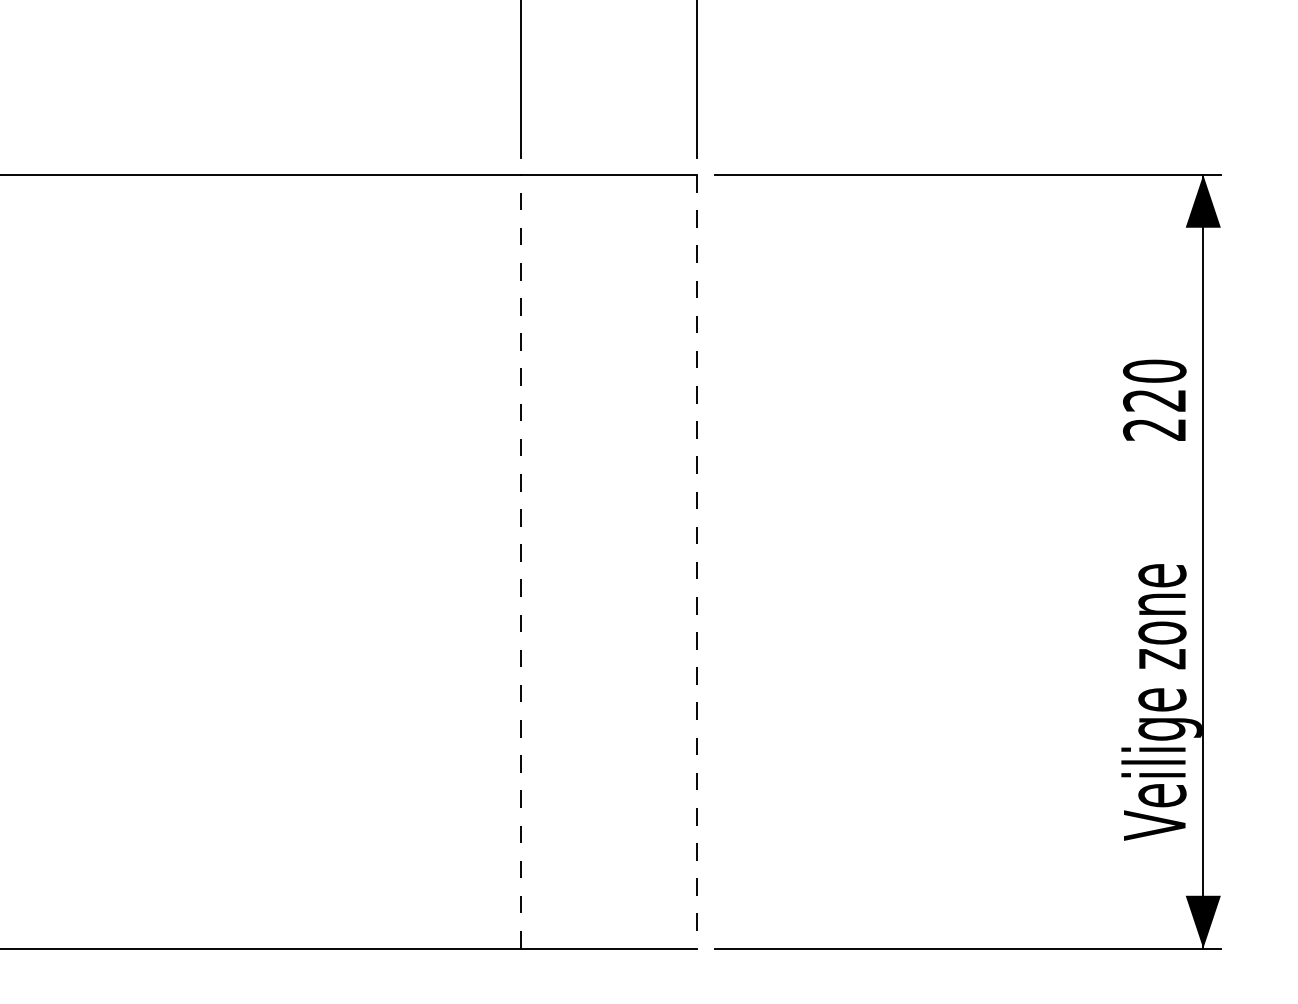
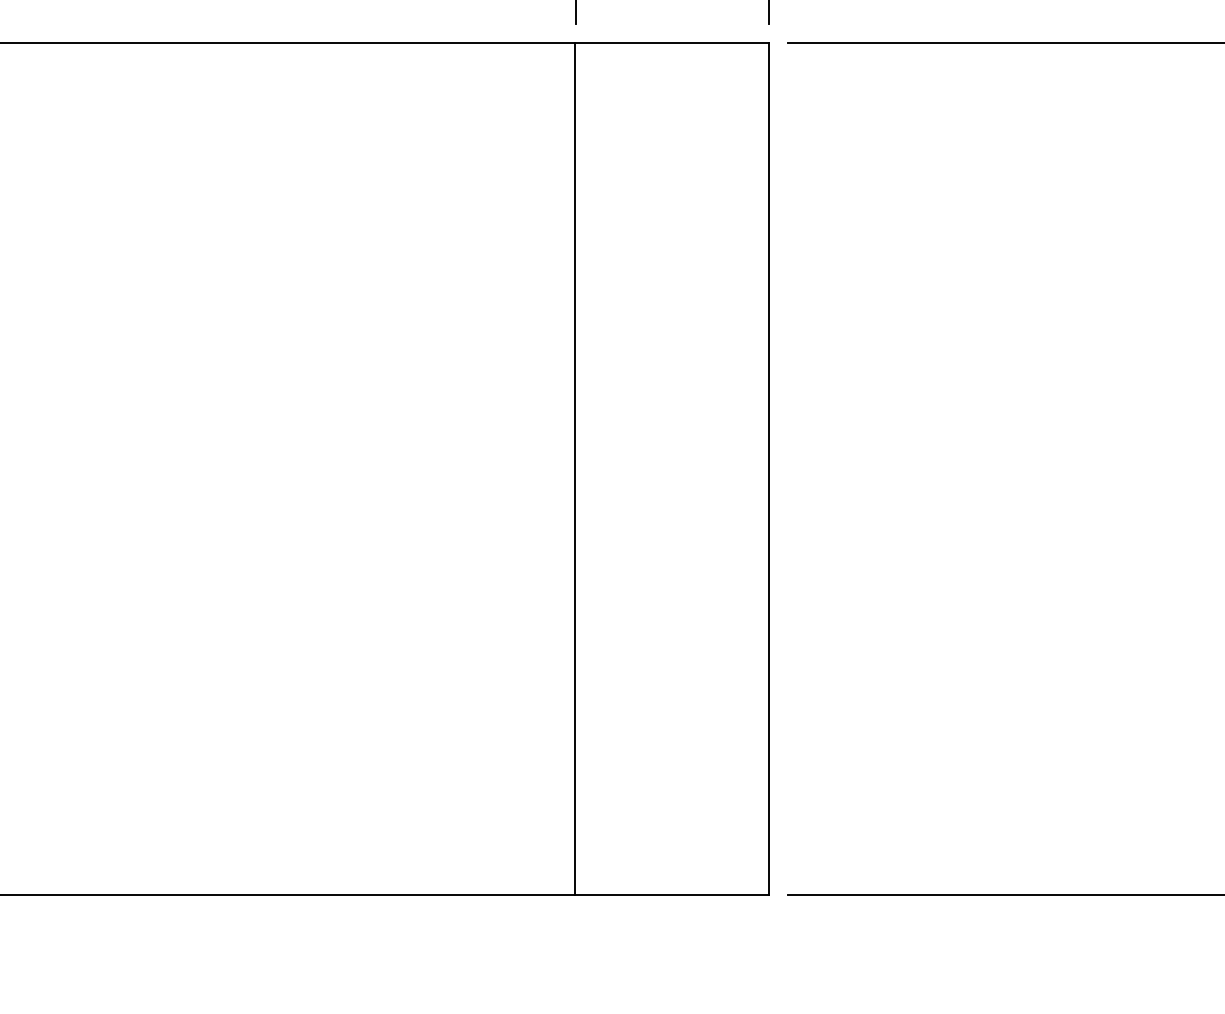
line: (521, 561) -> (575, 468), dashed -> solid
line: (697, 561) -> (769, 468), dashed -> solid

